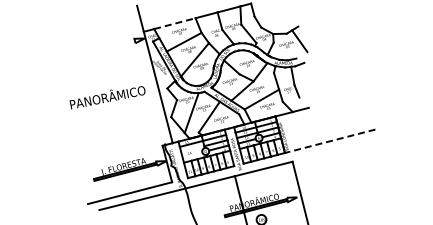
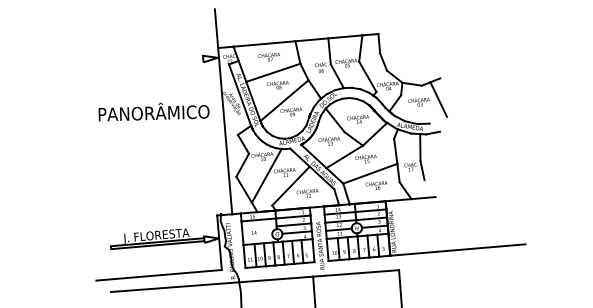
line: (175, 23) -> (265, 43), dashed -> solid
text: (107, 97) -> (153, 113), moved
line: (330, 141) -> (458, 250), dashed -> solid

